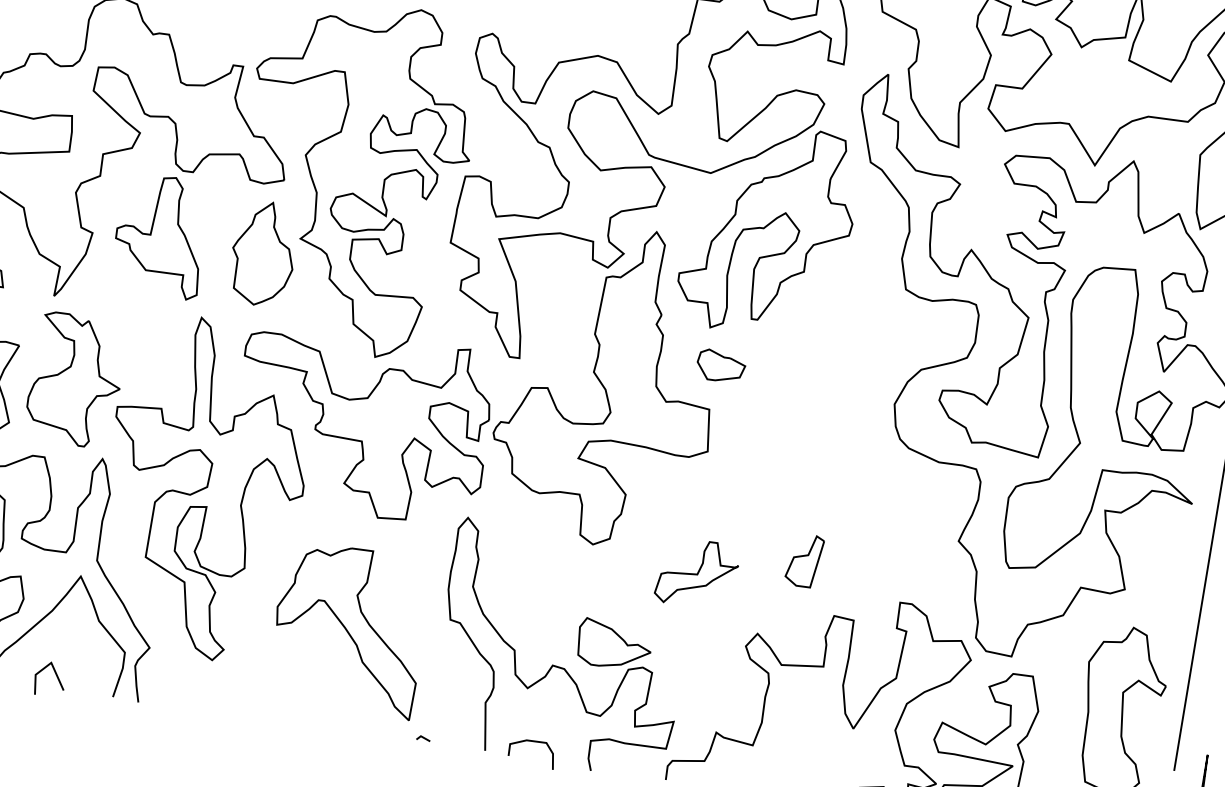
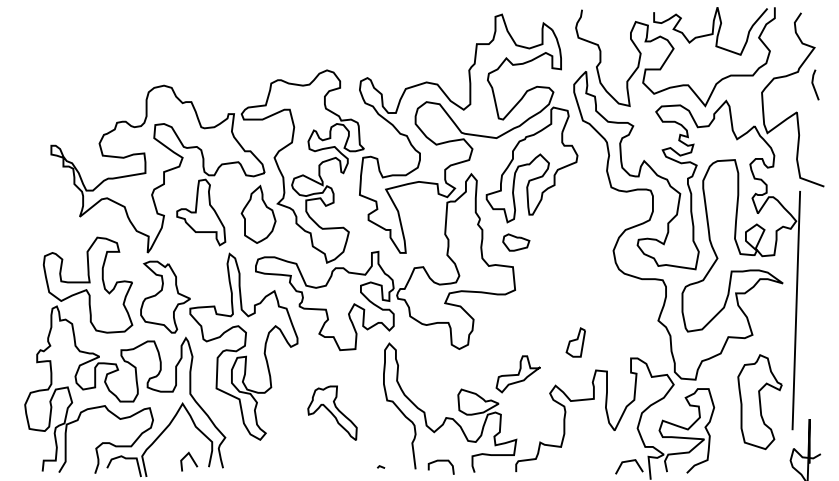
part: (695, 573) -> (517, 374), moved
part: (348, 628) -> (332, 412), size x0.6
line: (54, 675) -> (191, 459), moved

